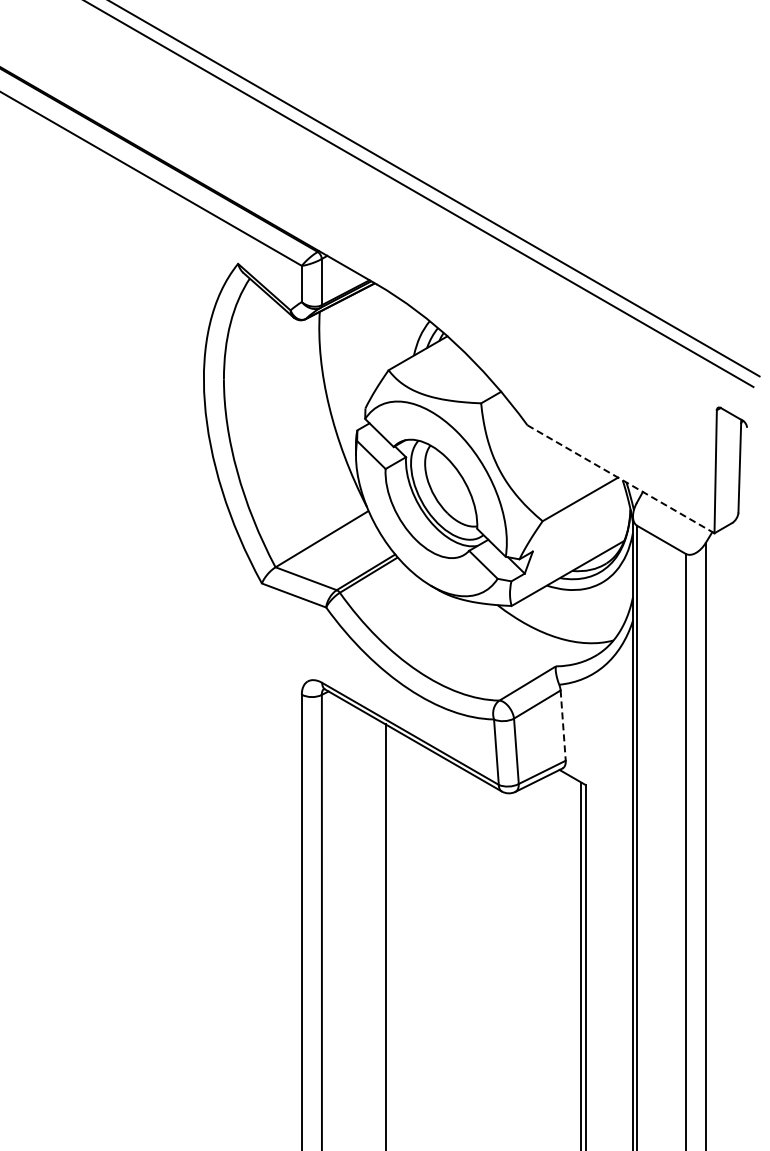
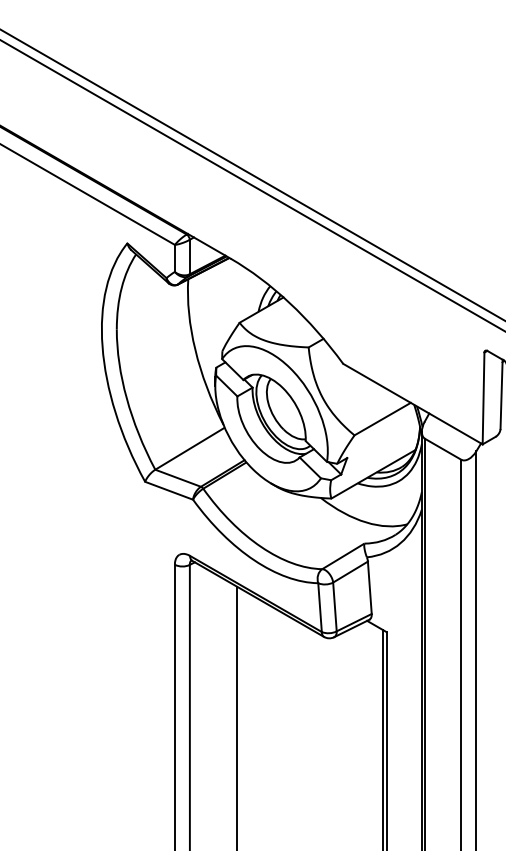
line: (620, 479) -> (412, 404), dashed -> solid
line: (563, 726) -> (370, 588), dashed -> solid

